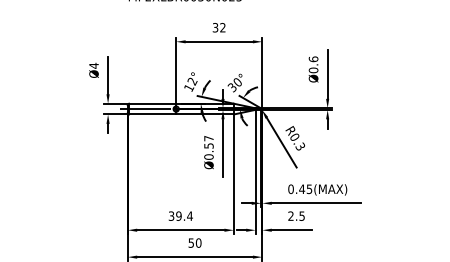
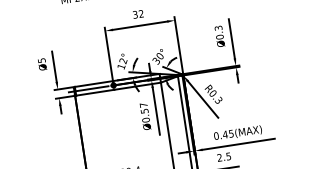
text: (313, 59) -> (218, 28), Ø0.6 -> Ø0.3
text: (93, 65) -> (41, 60), Ø4 -> Ø5

